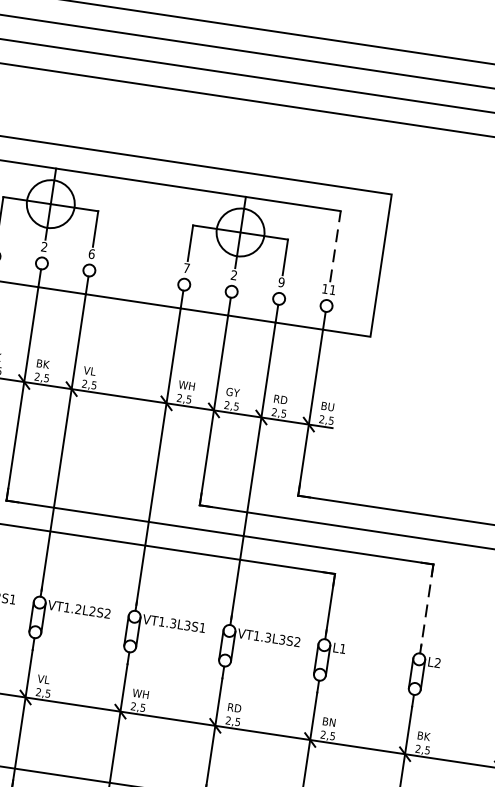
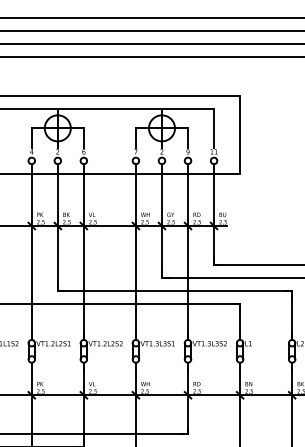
line: (336, 247) -> (214, 128), dashed -> solid
line: (427, 605) -> (292, 313), dashed -> solid

